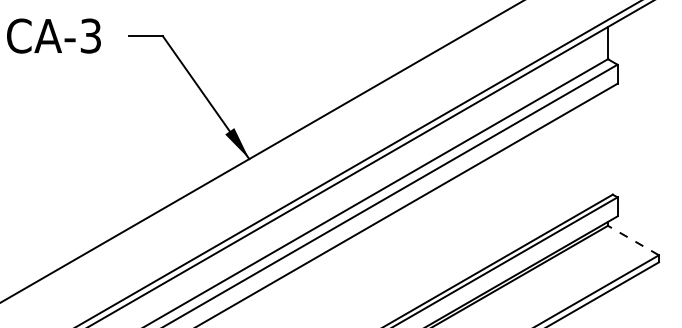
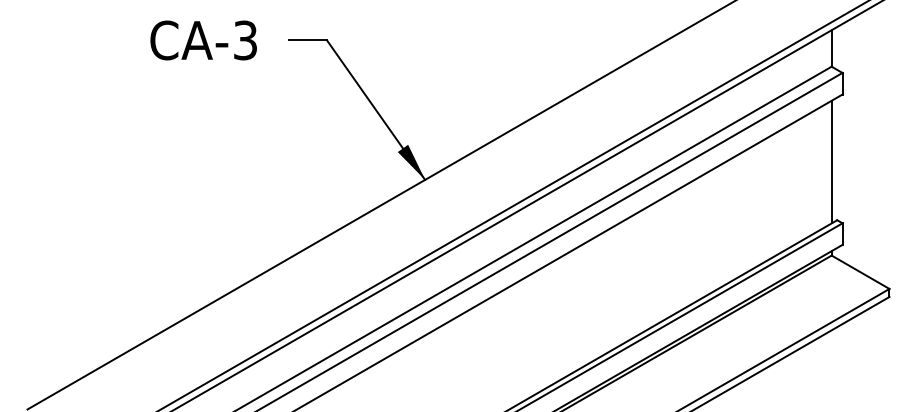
line: (607, 142) -> (831, 161), added
line: (633, 240) -> (860, 272), dashed -> solid

